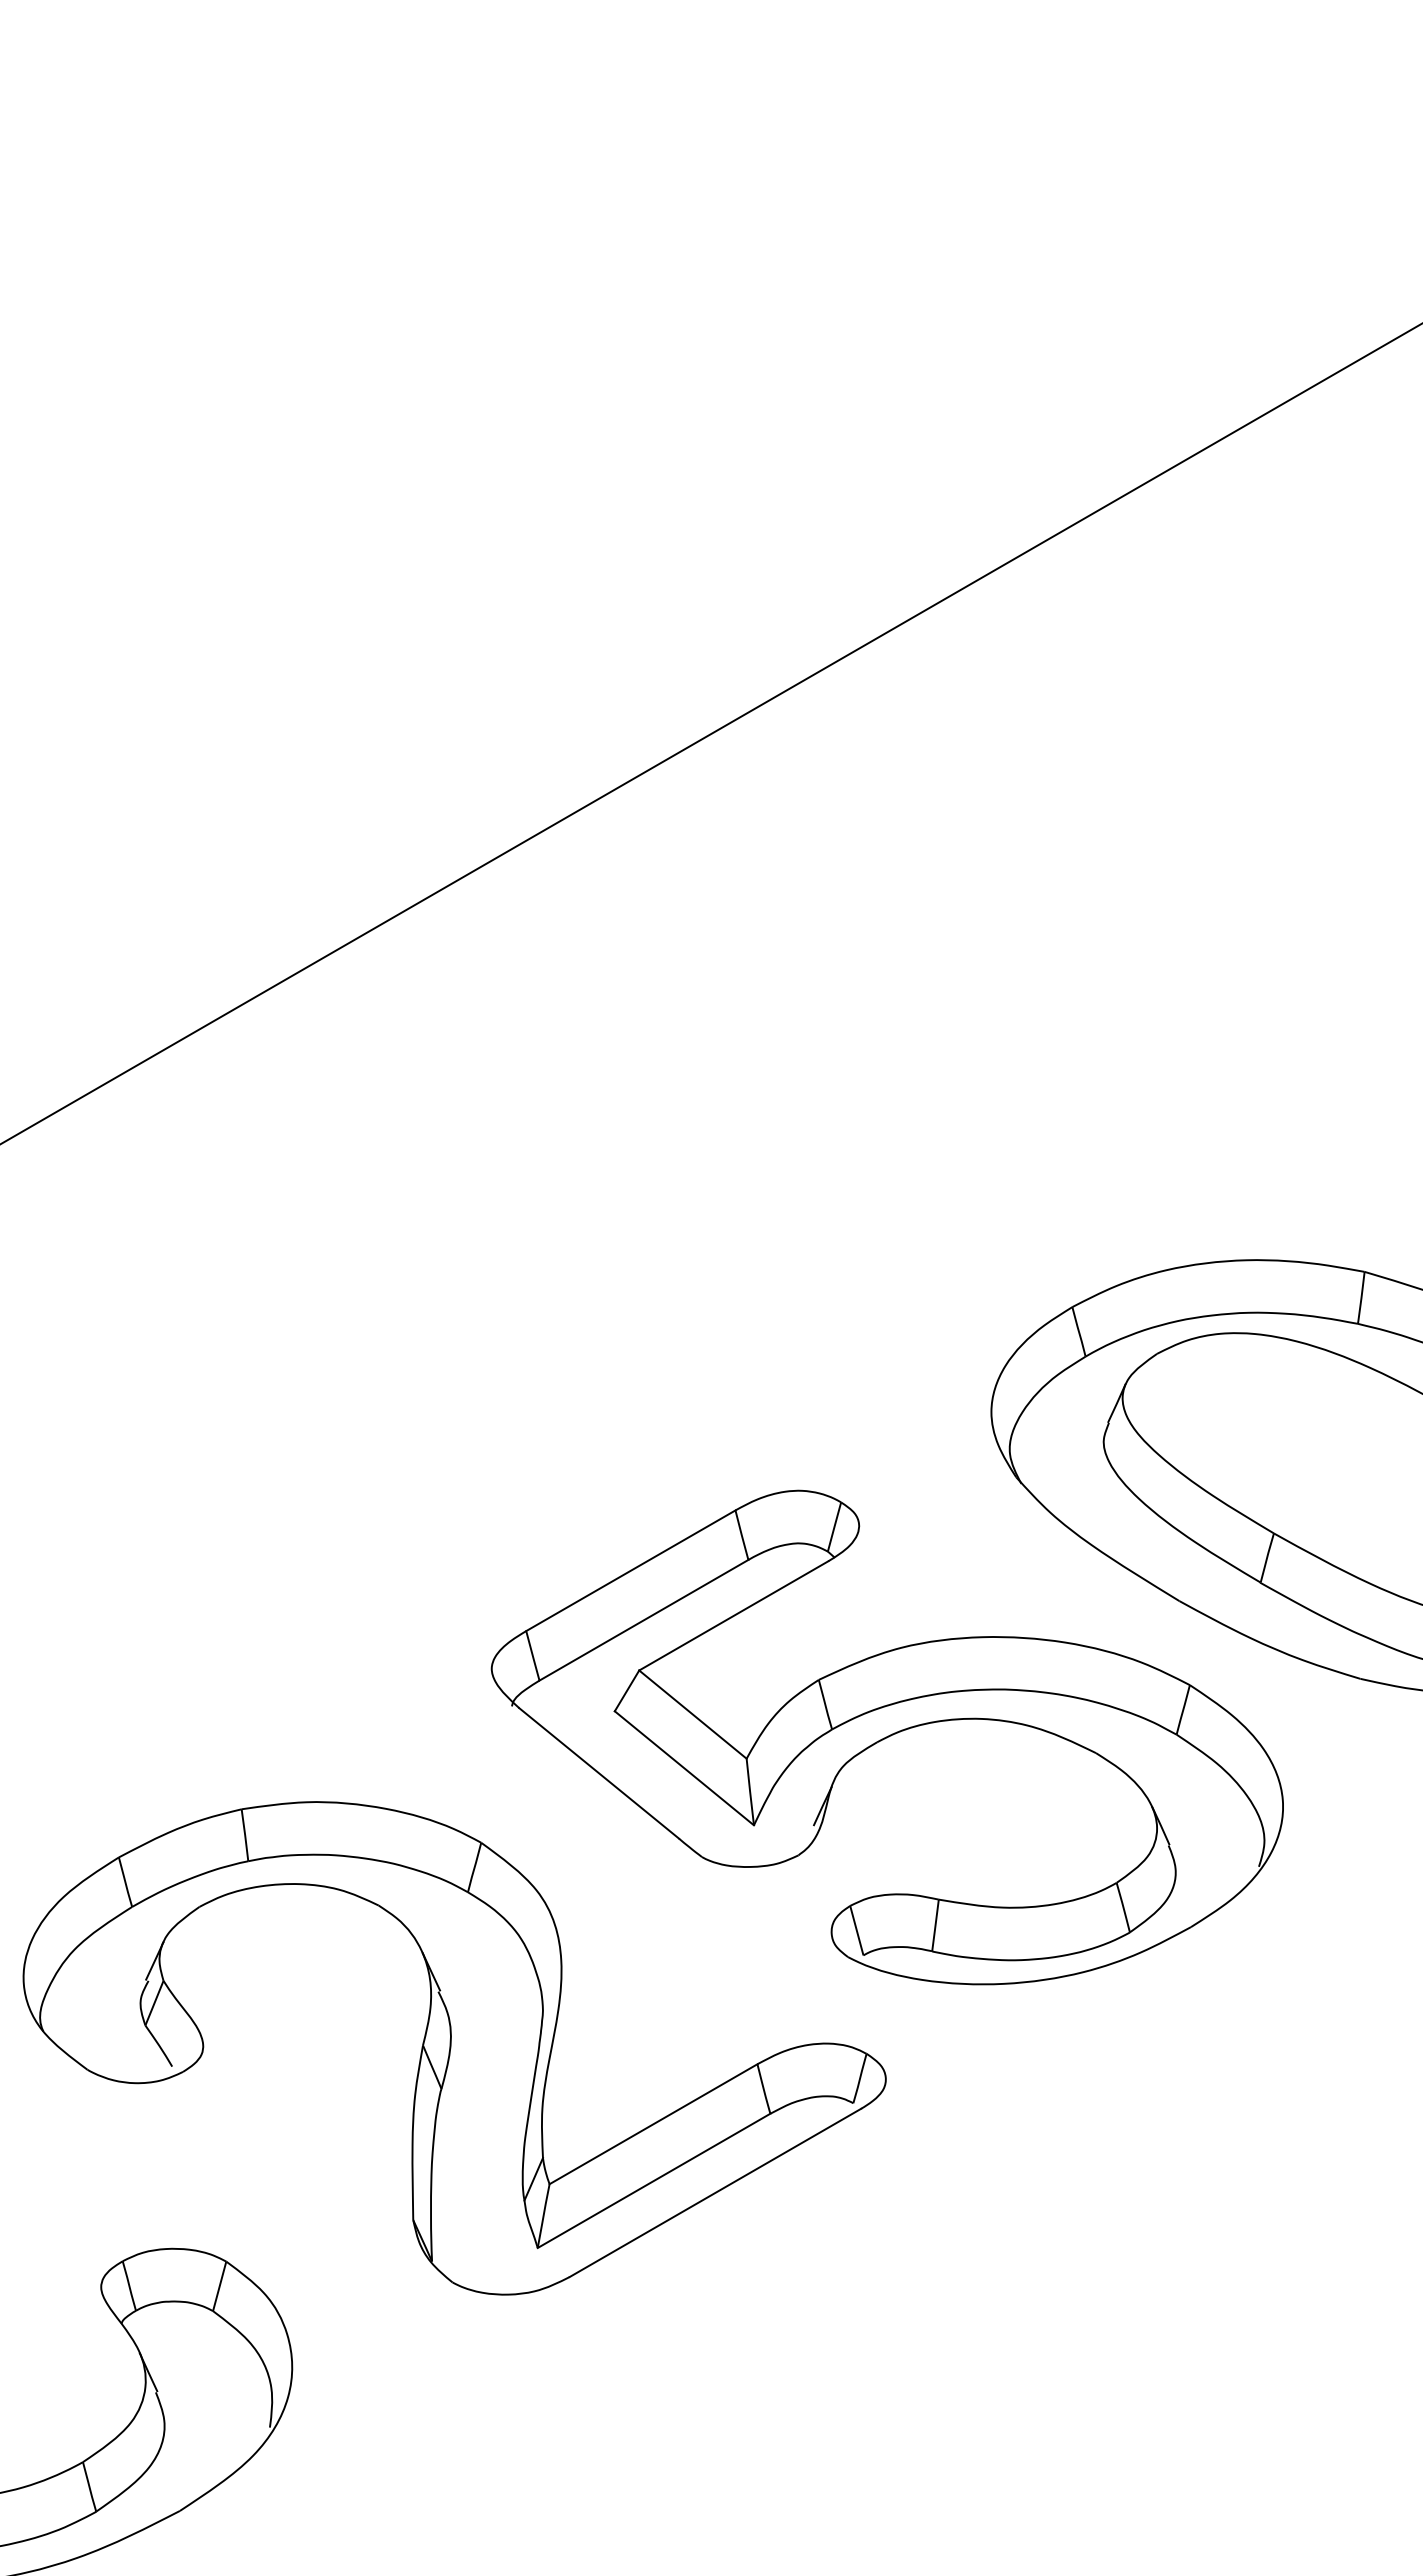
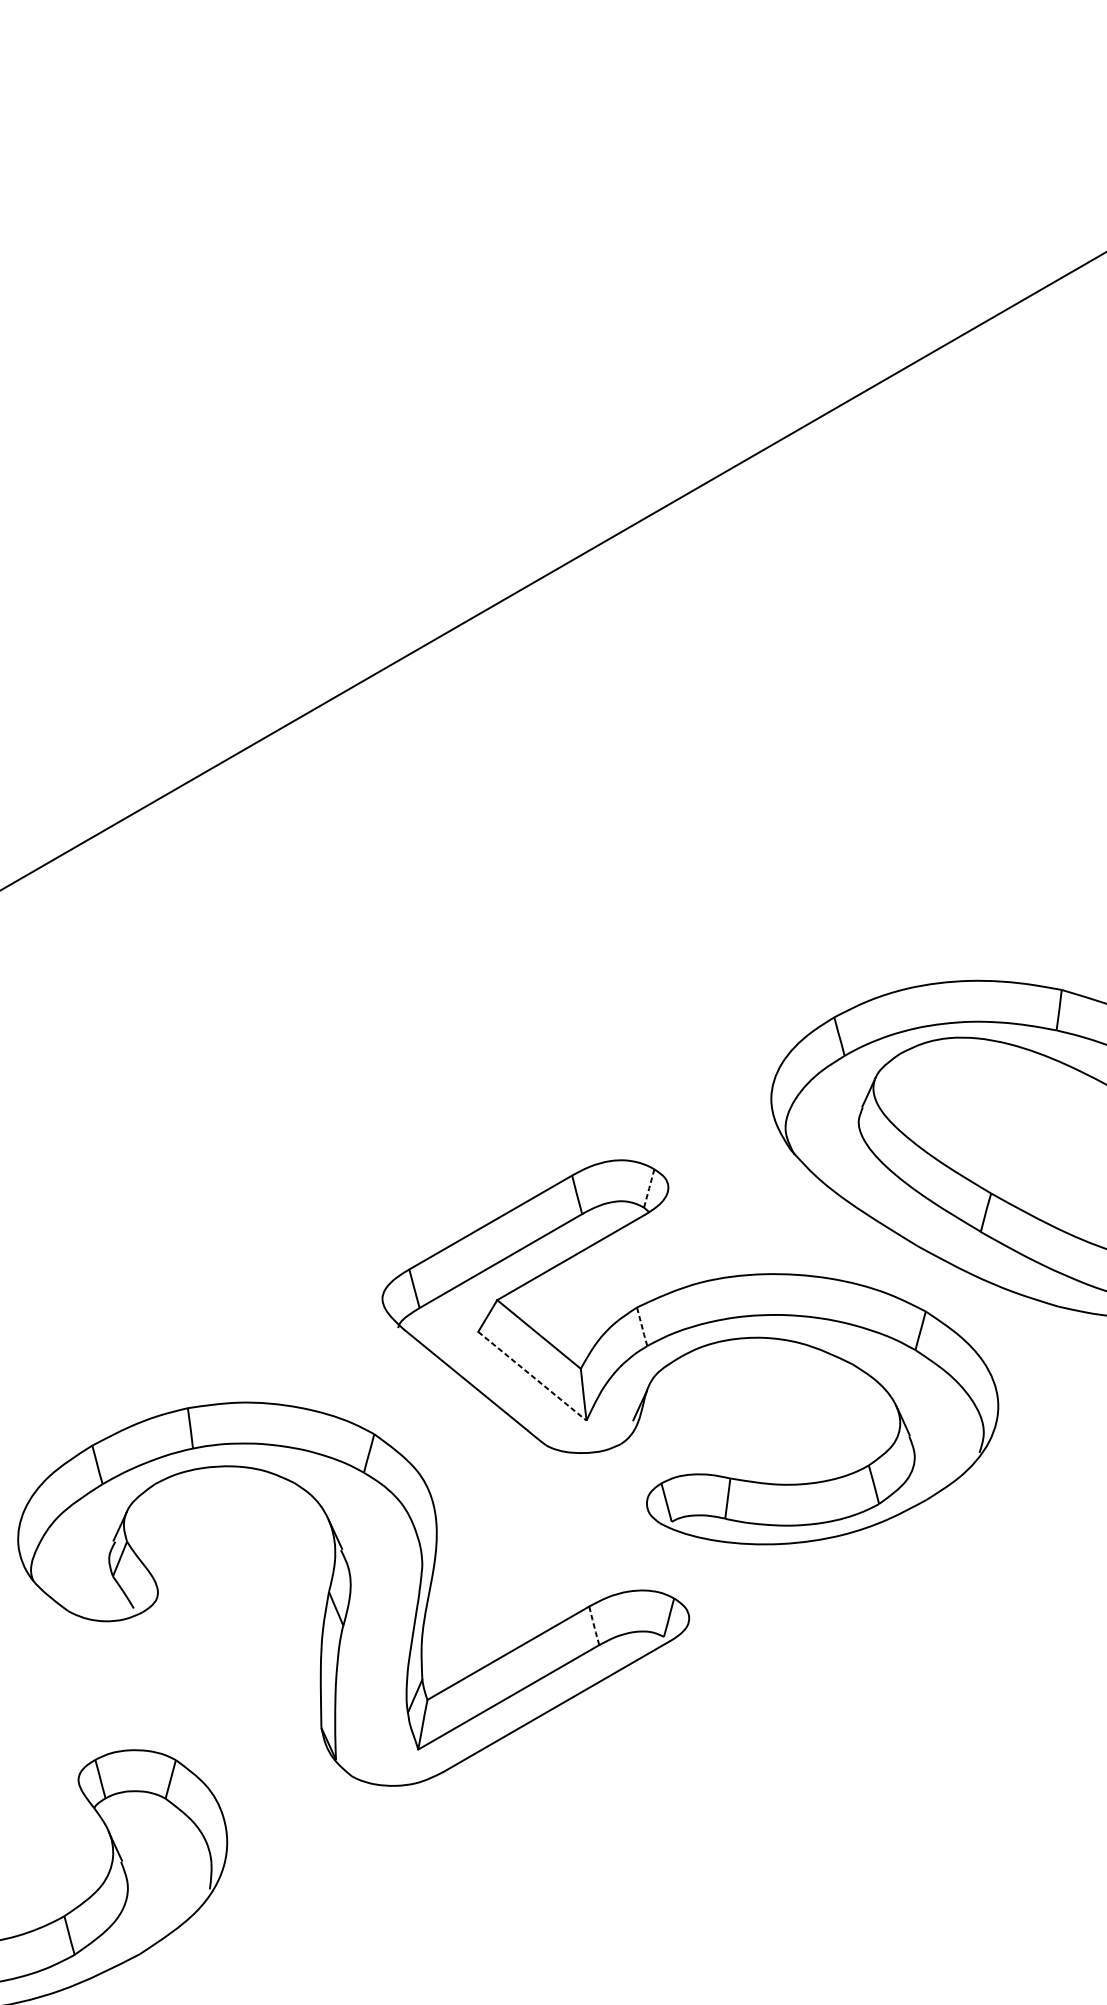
line: (834, 1526) -> (649, 1188), solid -> dashed
line: (825, 1704) -> (642, 1326), solid -> dashed
line: (684, 1768) -> (532, 1376), solid -> dashed
line: (763, 2088) -> (593, 1625), solid -> dashed

